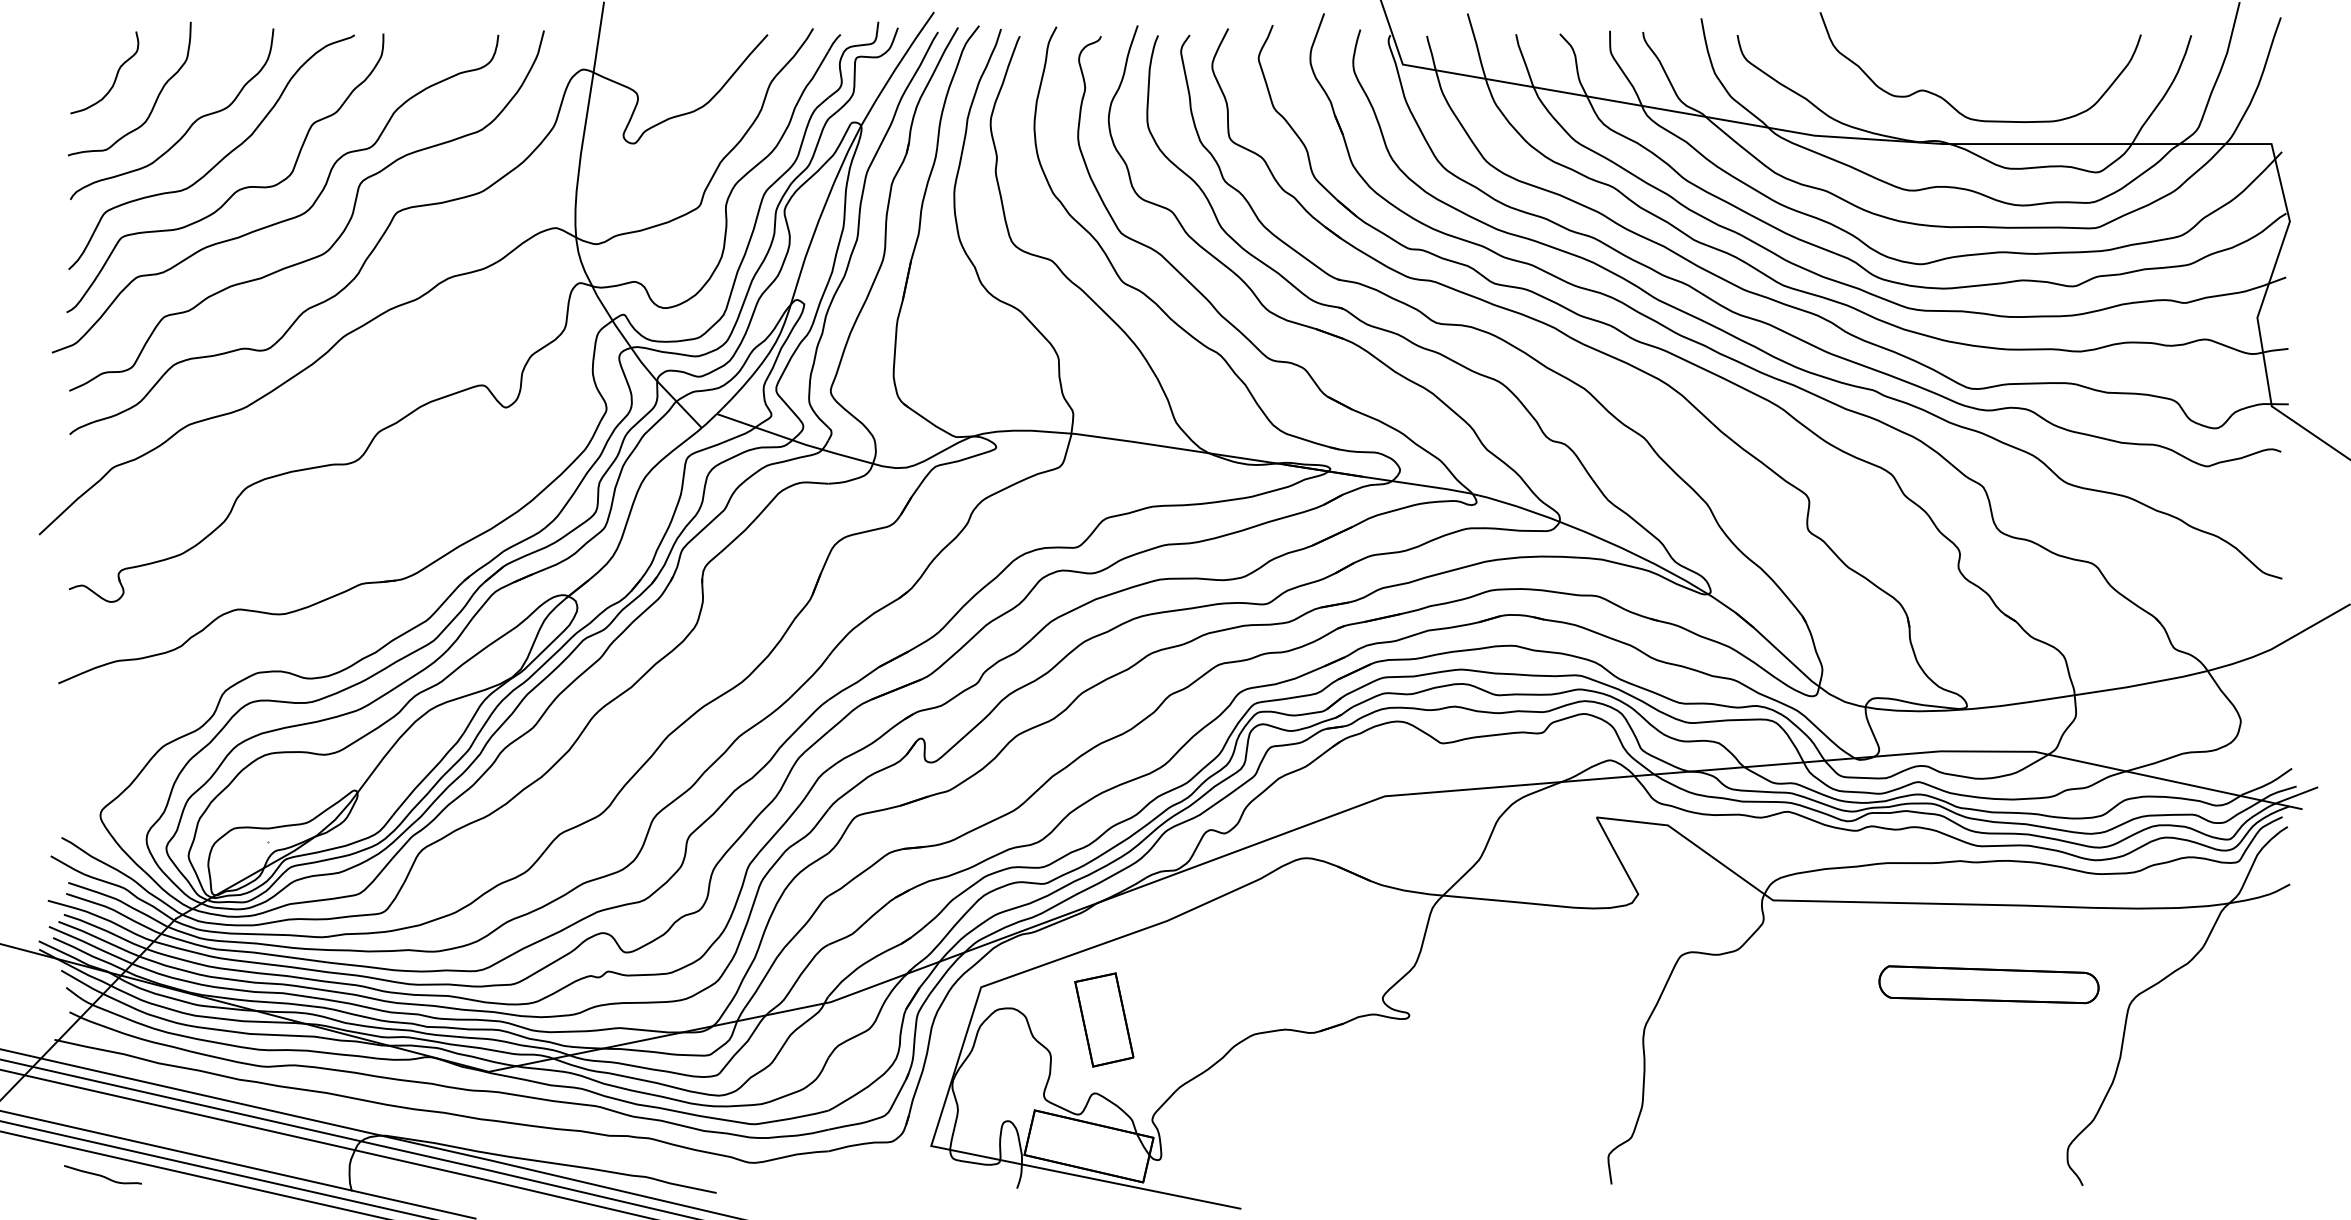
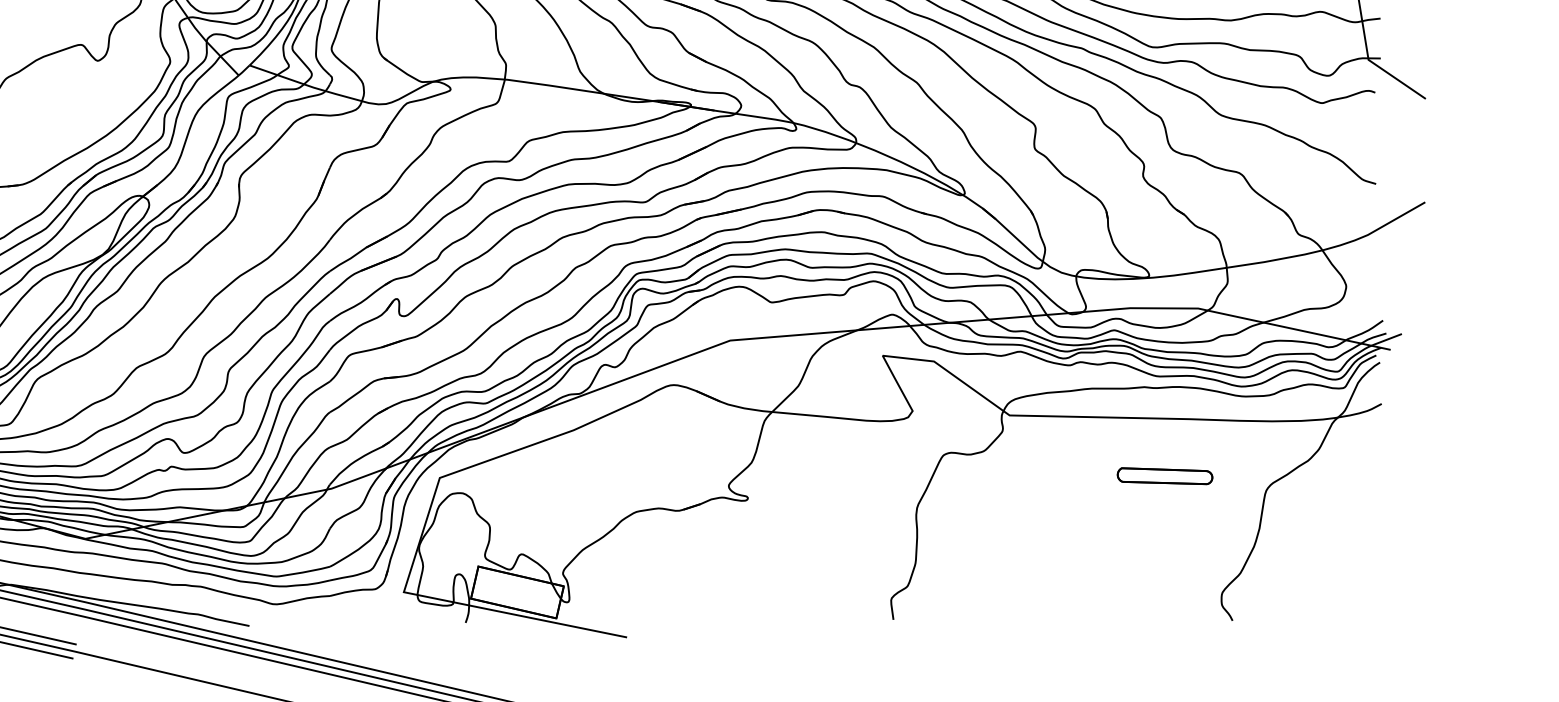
part: (1988, 984) -> (1164, 475), size x0.6
part: (1104, 1019) -> (528, 501), removed

